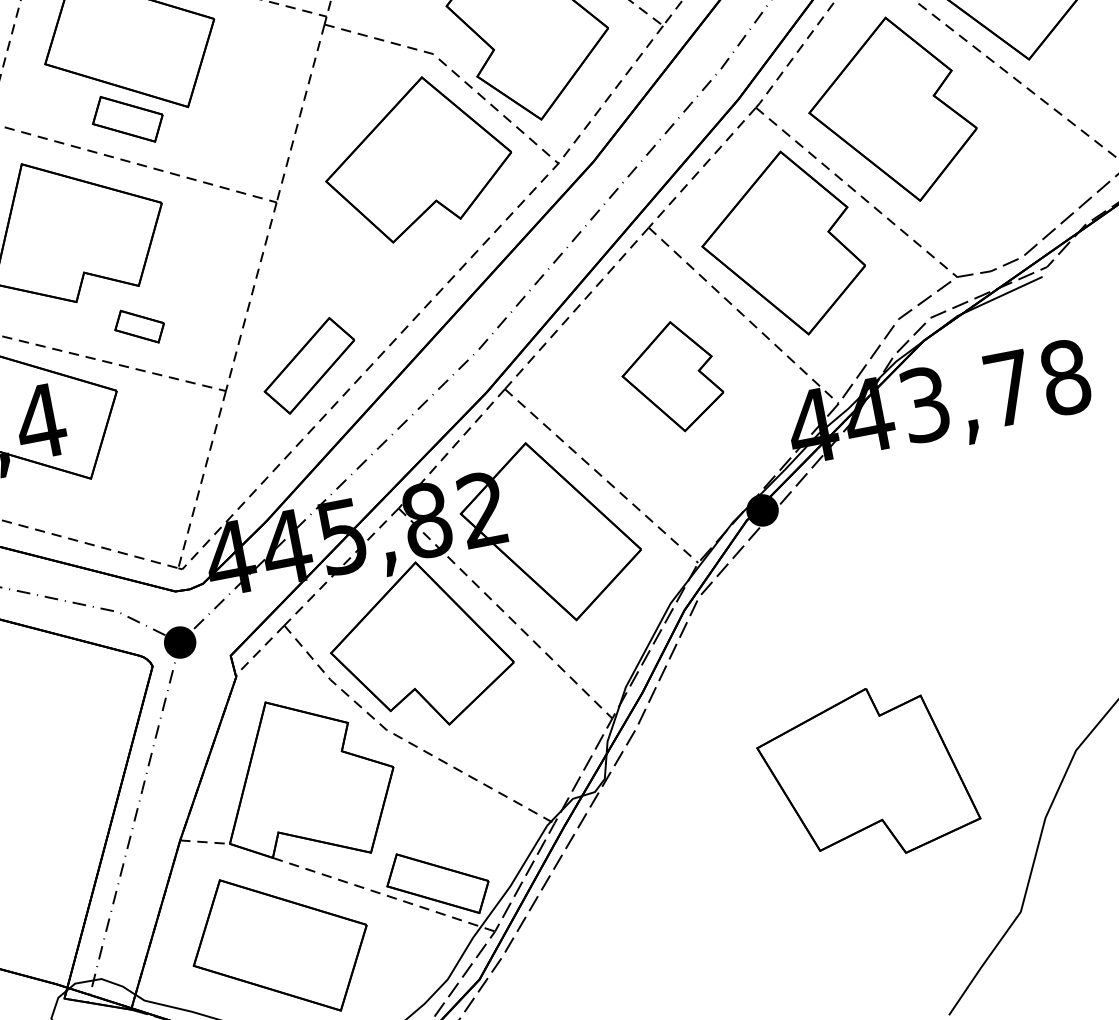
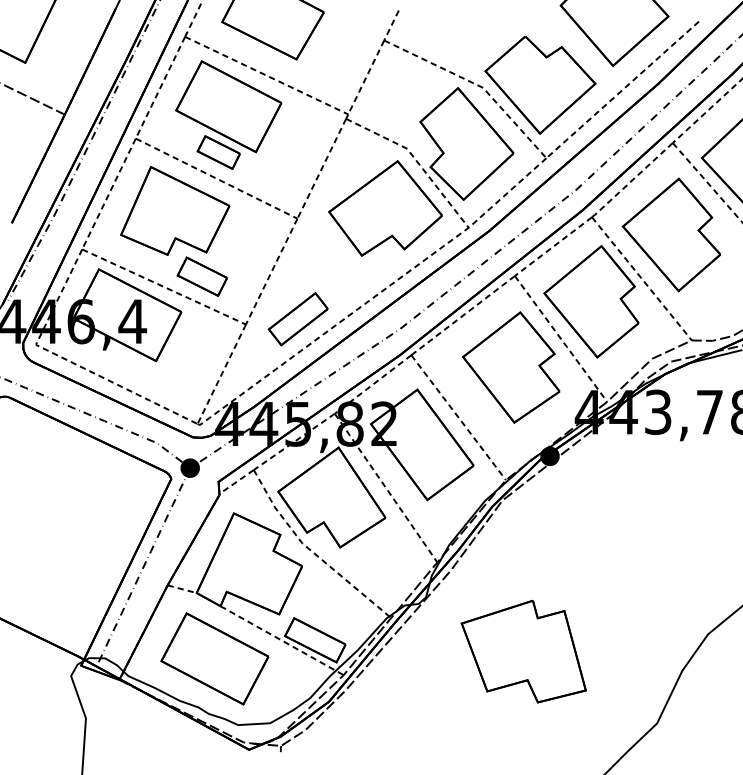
part: (138, 326) -> (201, 276), size x1.67
part: (671, 377) -> (511, 367), size x1.67
part: (866, 774) -> (523, 651), moved

